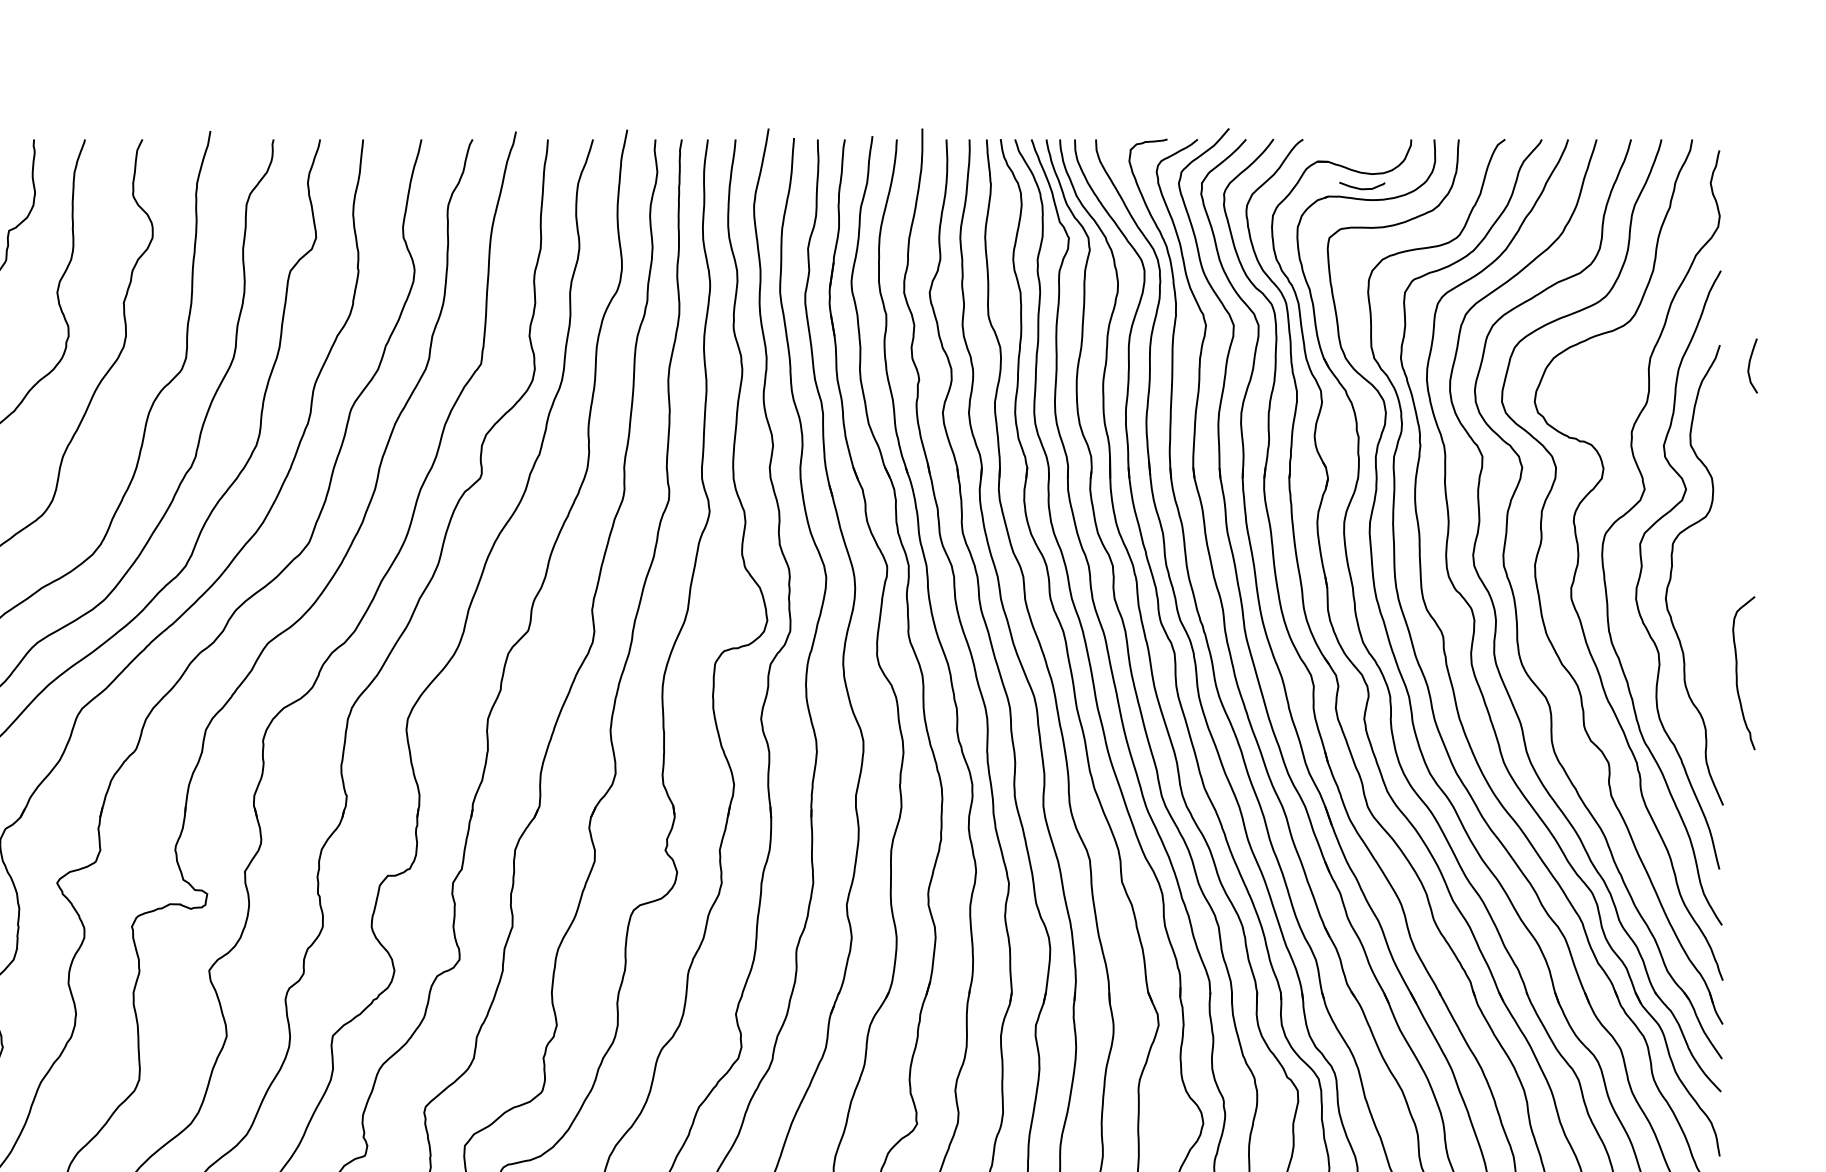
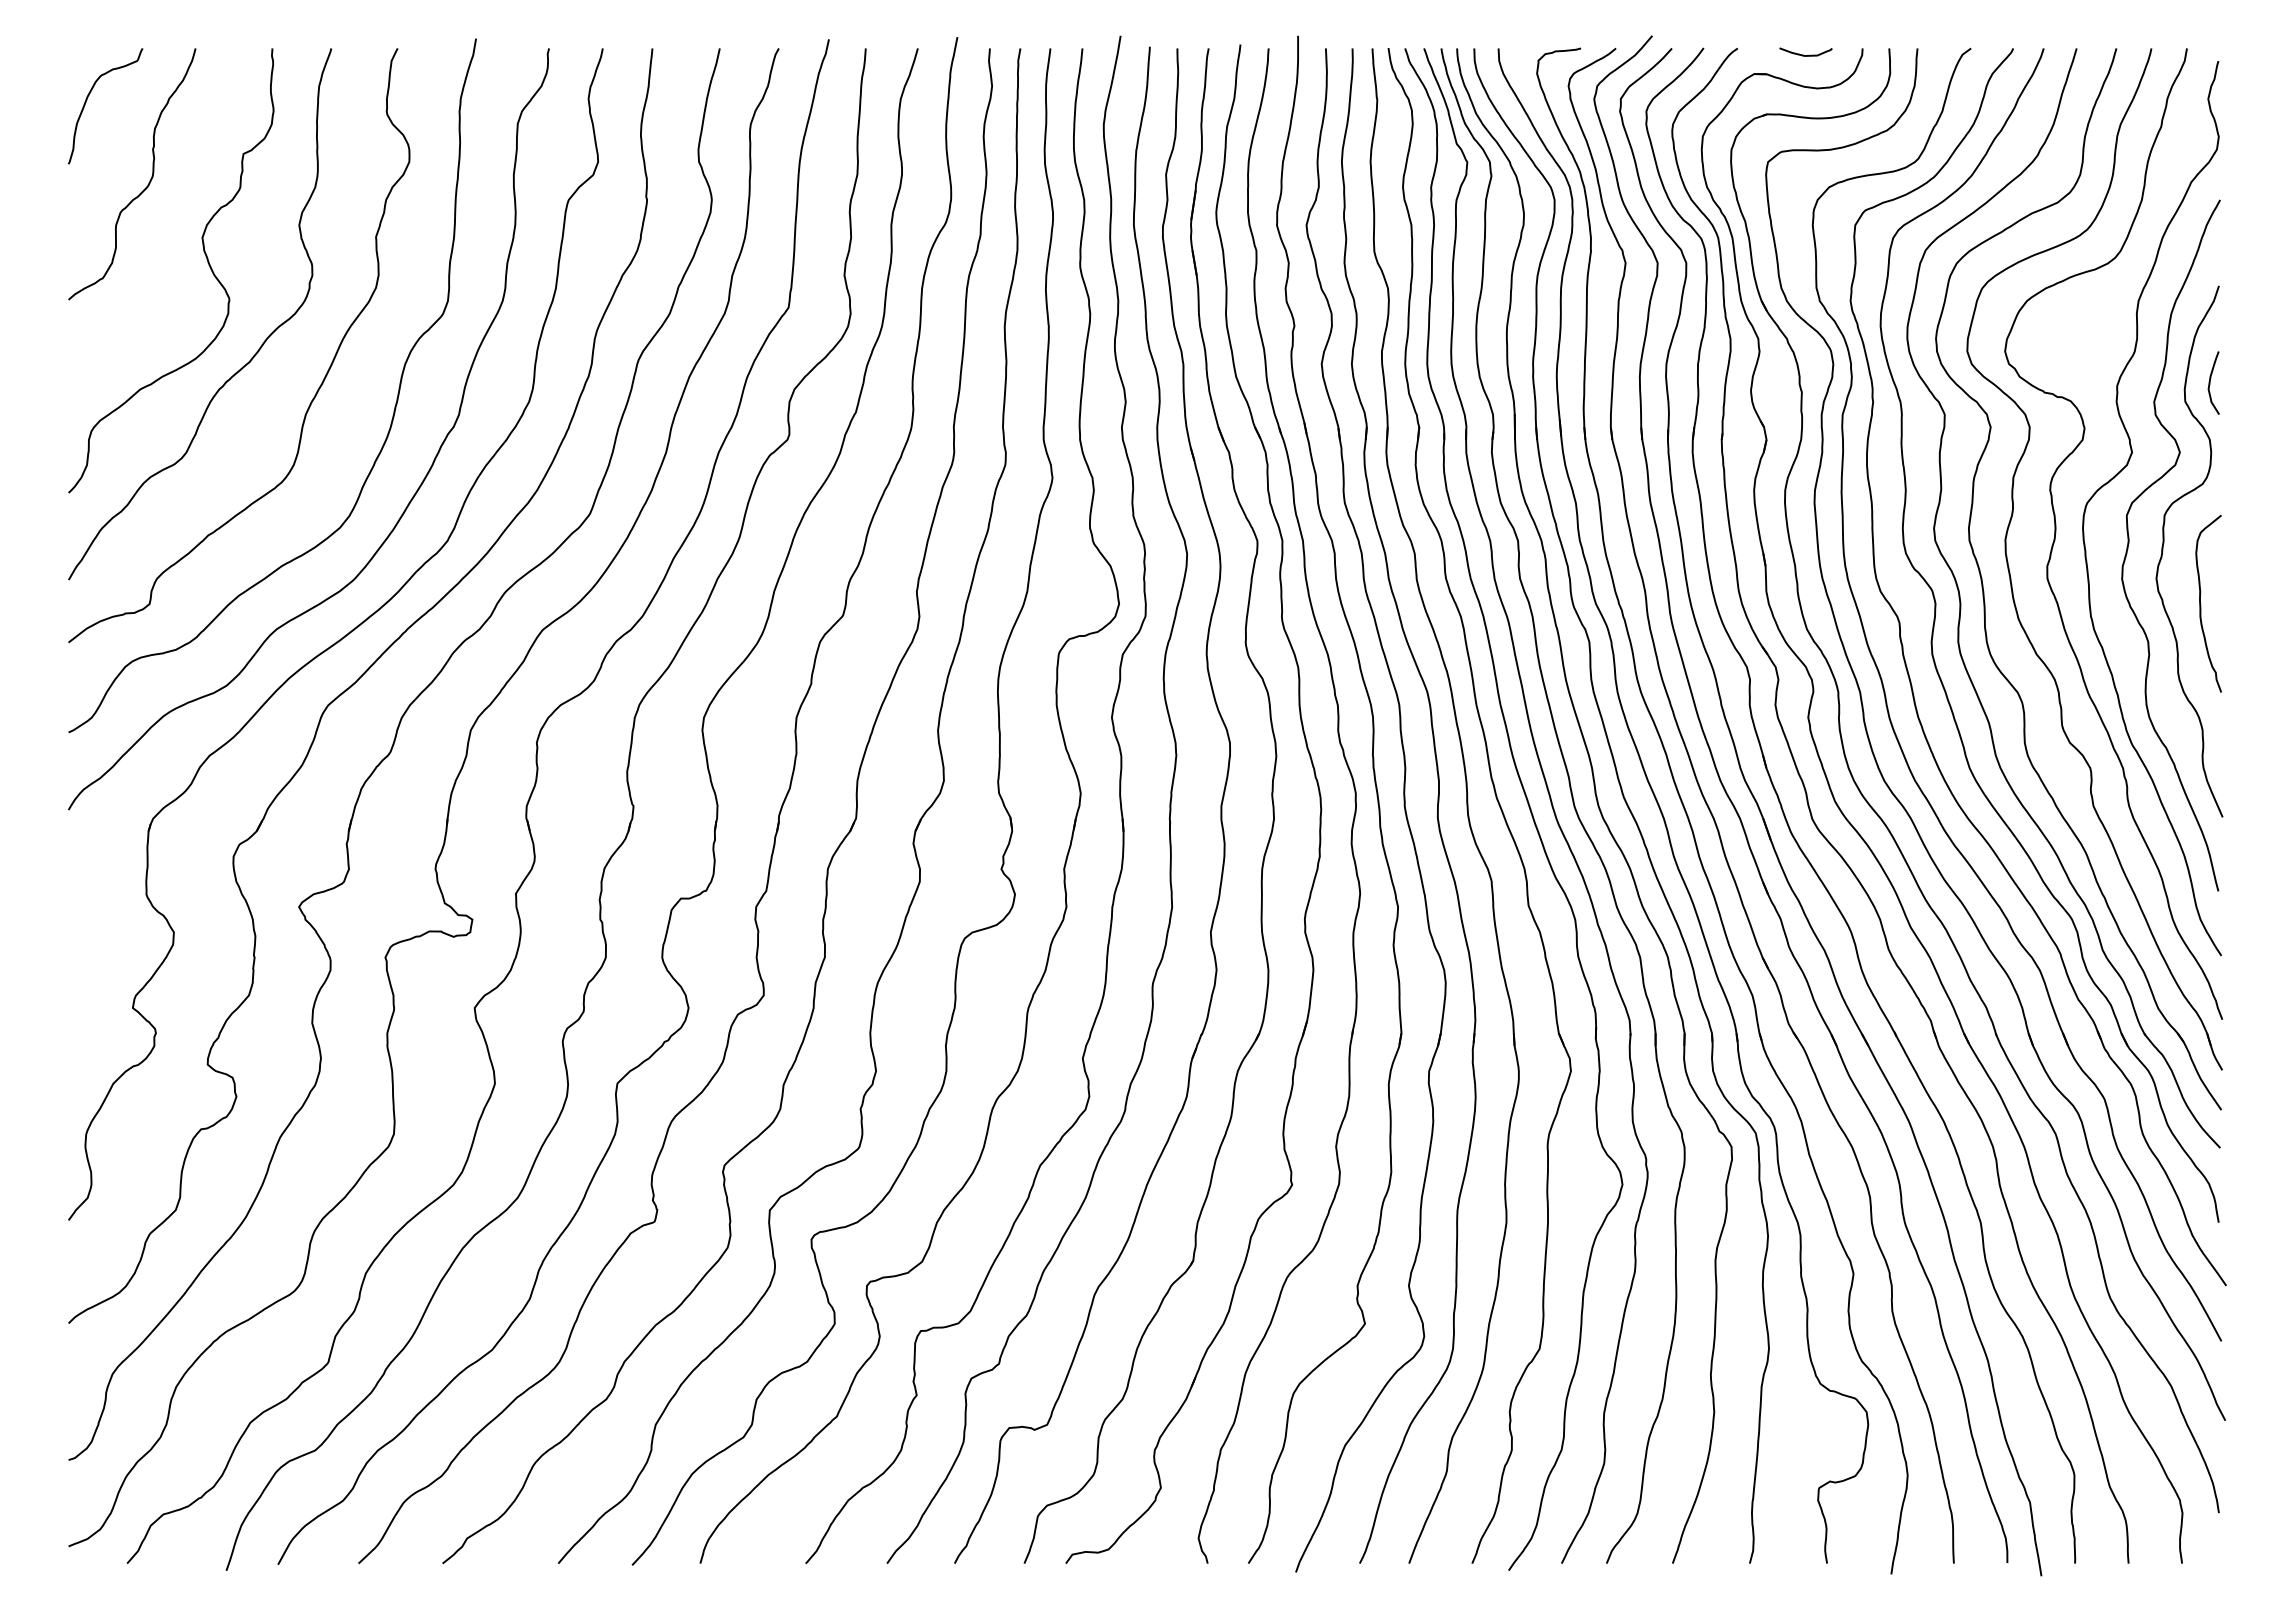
curve: (1360, 188) -> (1803, 54), moved
curve: (1749, 365) -> (2210, 382), moved
curve: (1737, 673) -> (2201, 604), moved

